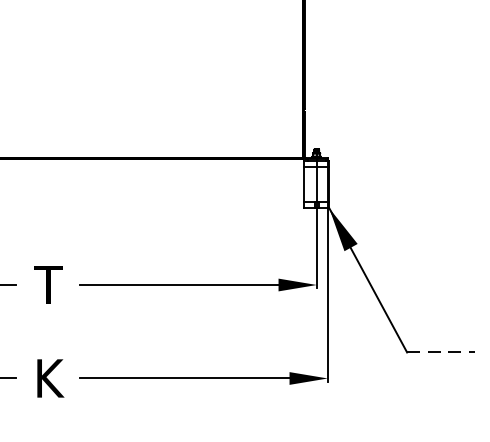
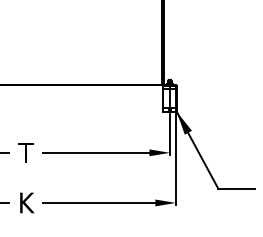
line: (442, 353) -> (237, 189), dashed -> solid

